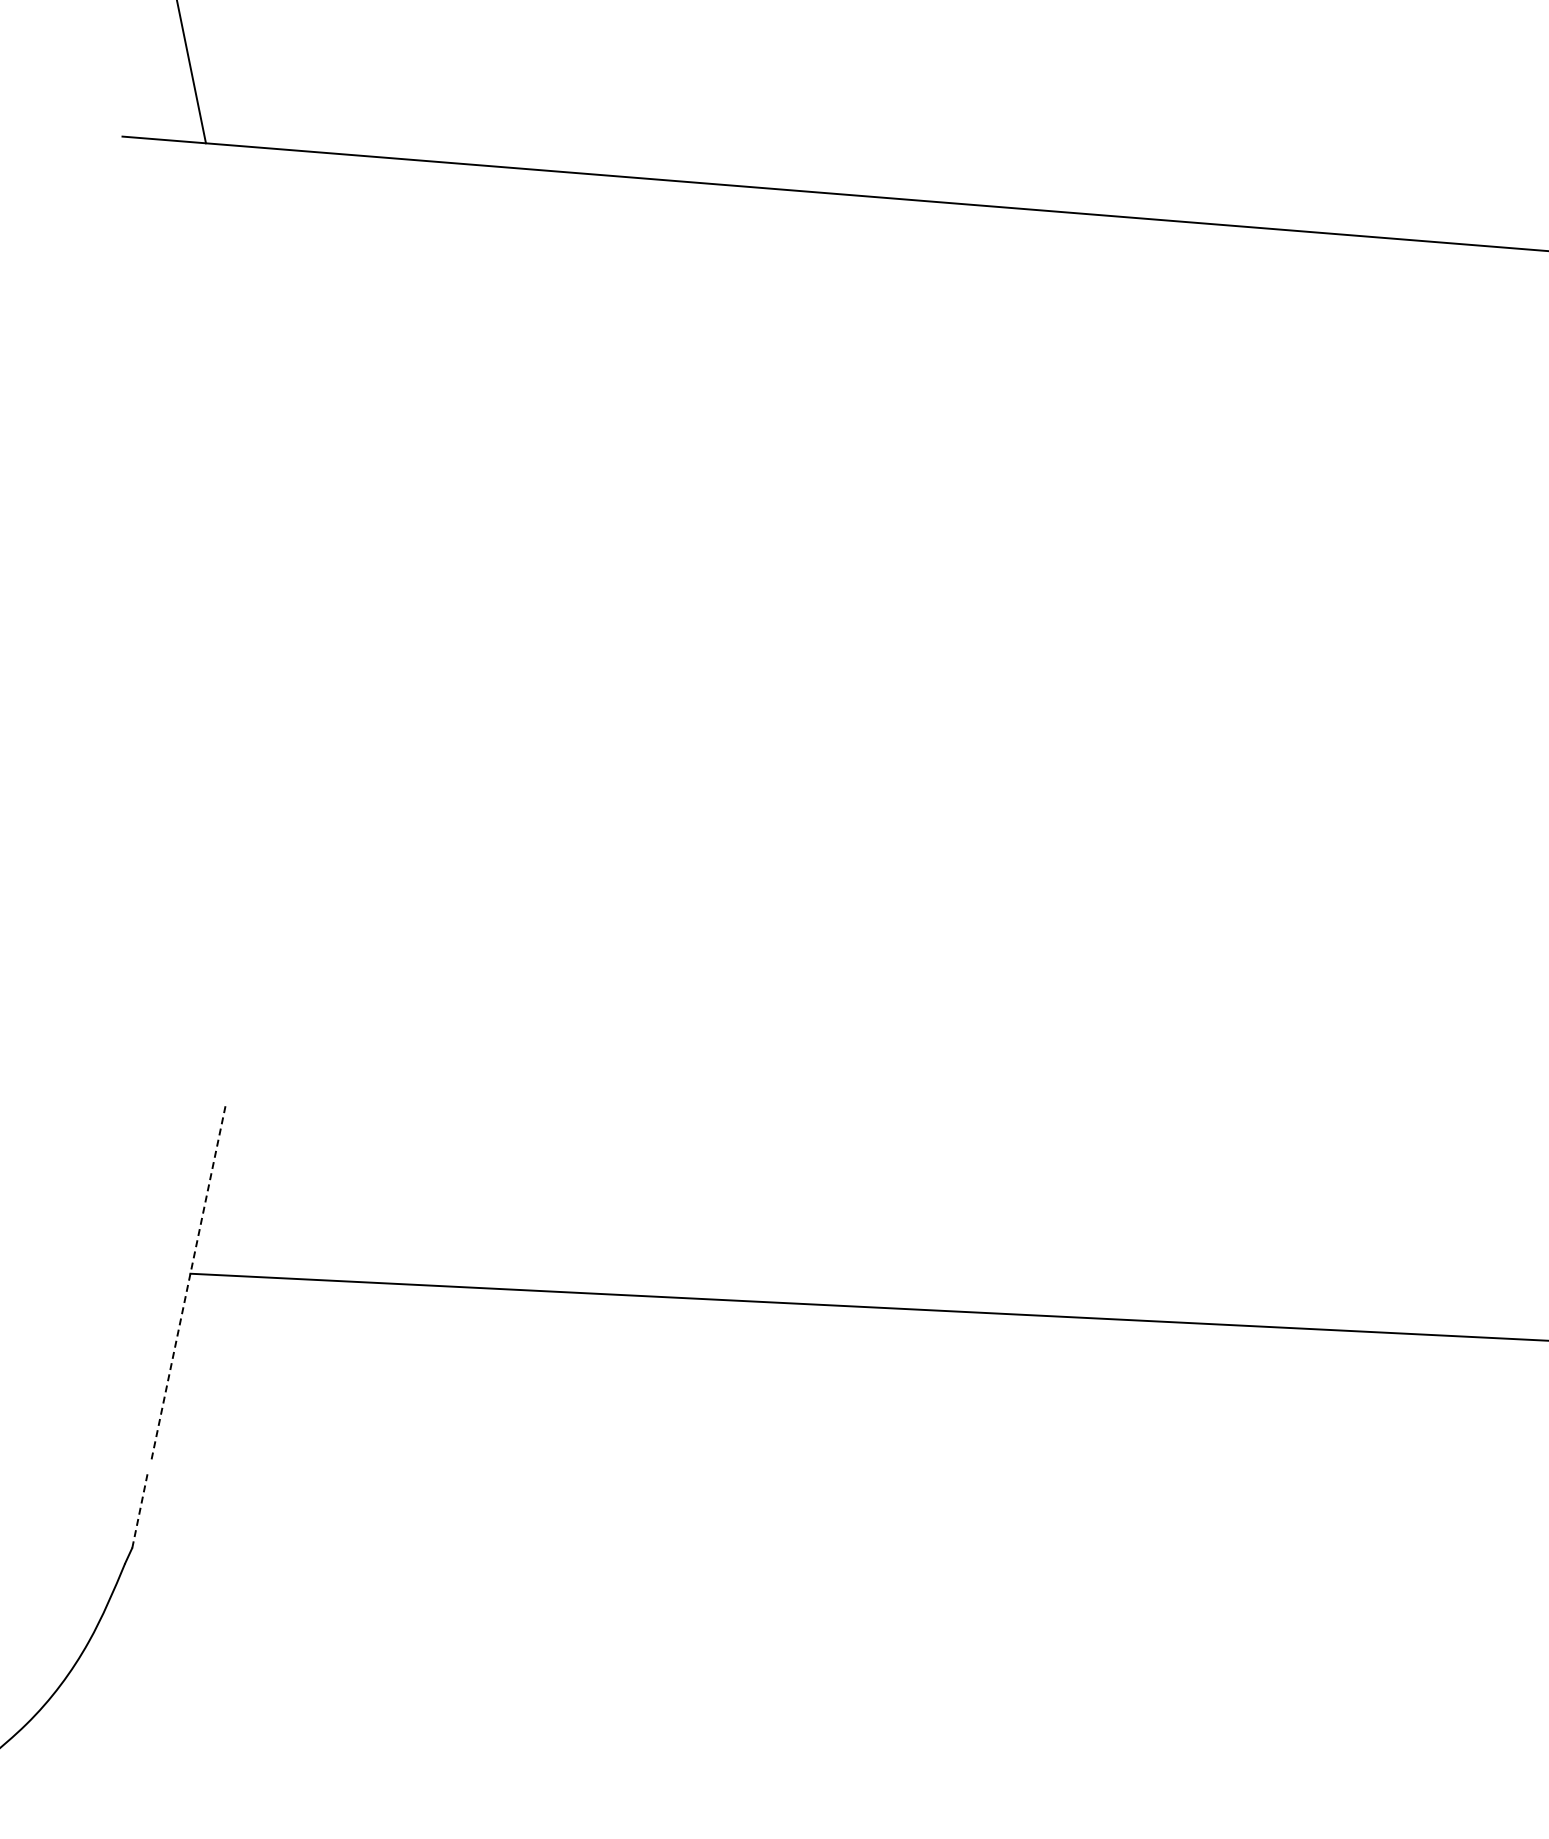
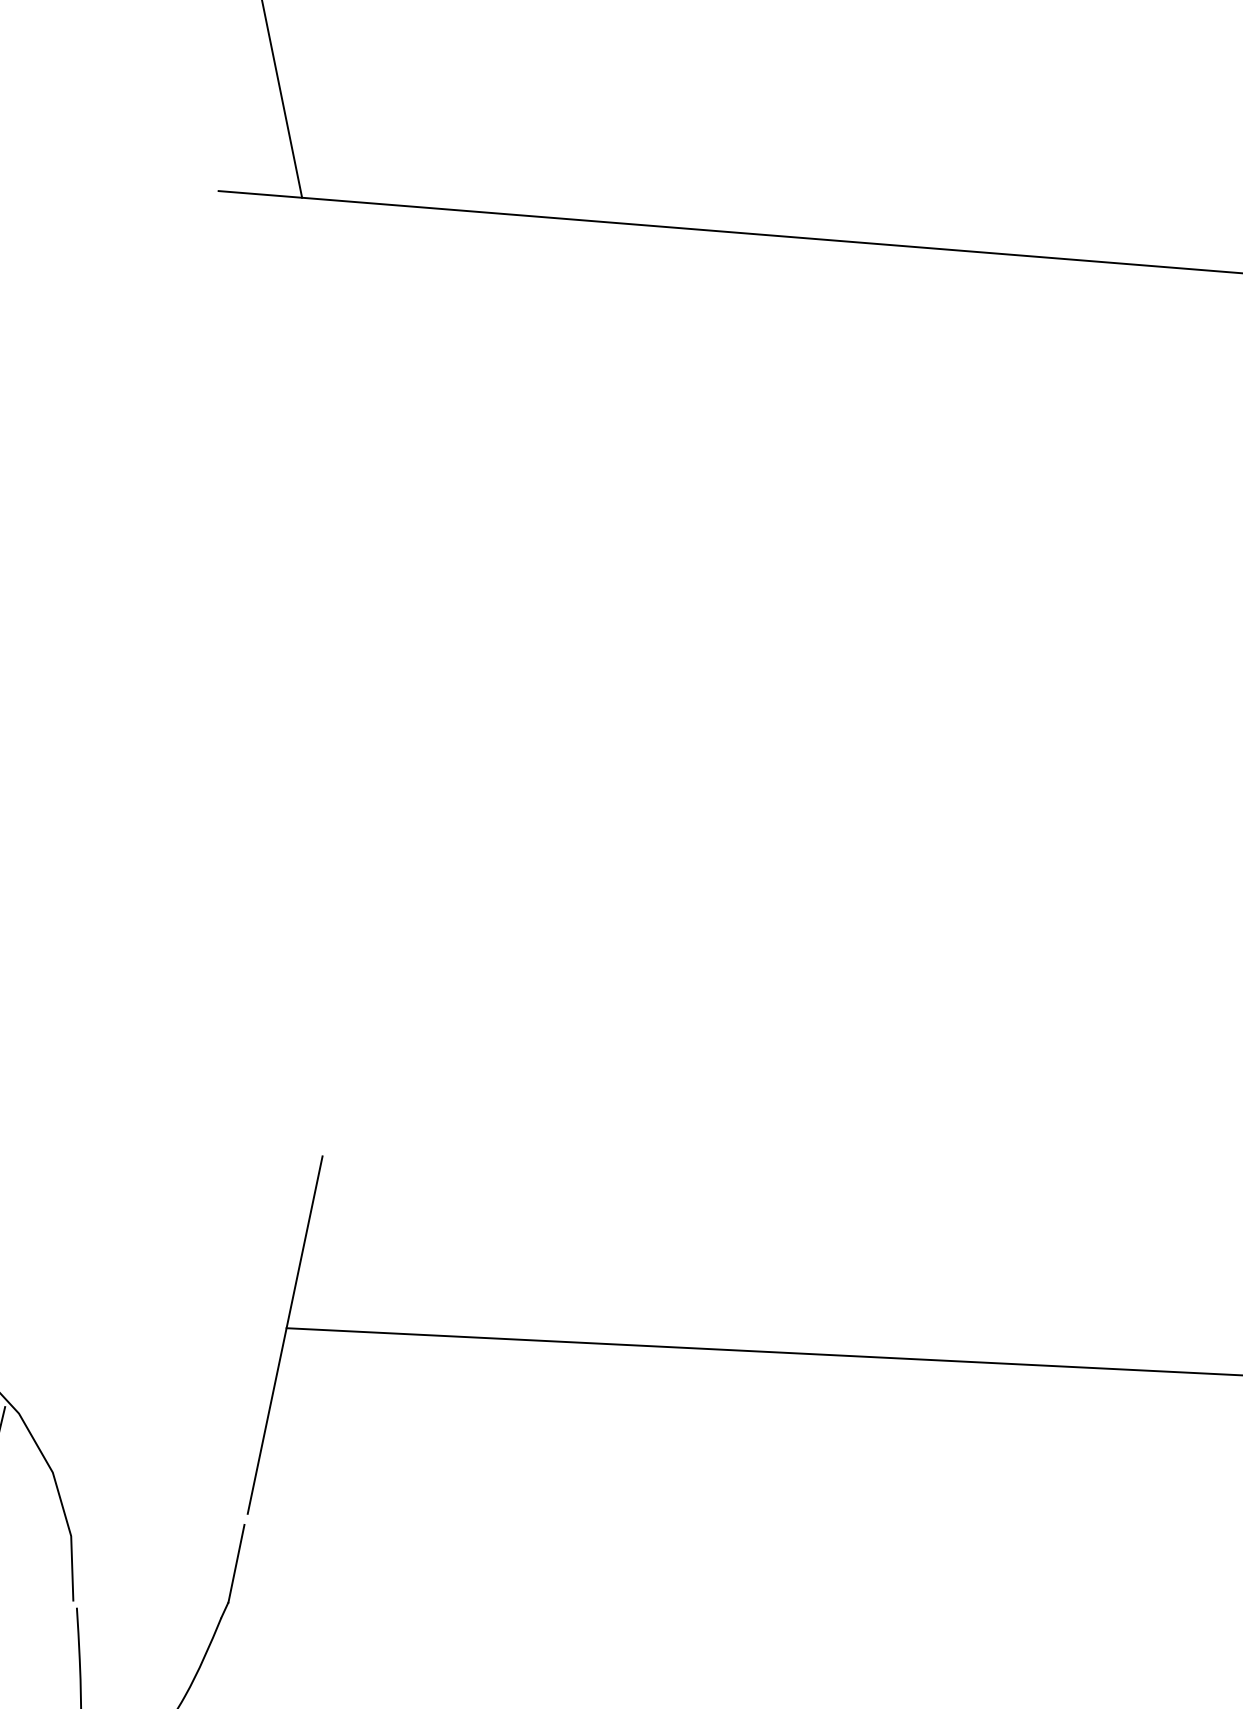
line: (189, 1280) -> (285, 1334), dashed -> solid
line: (140, 1509) -> (236, 1563), dashed -> solid

